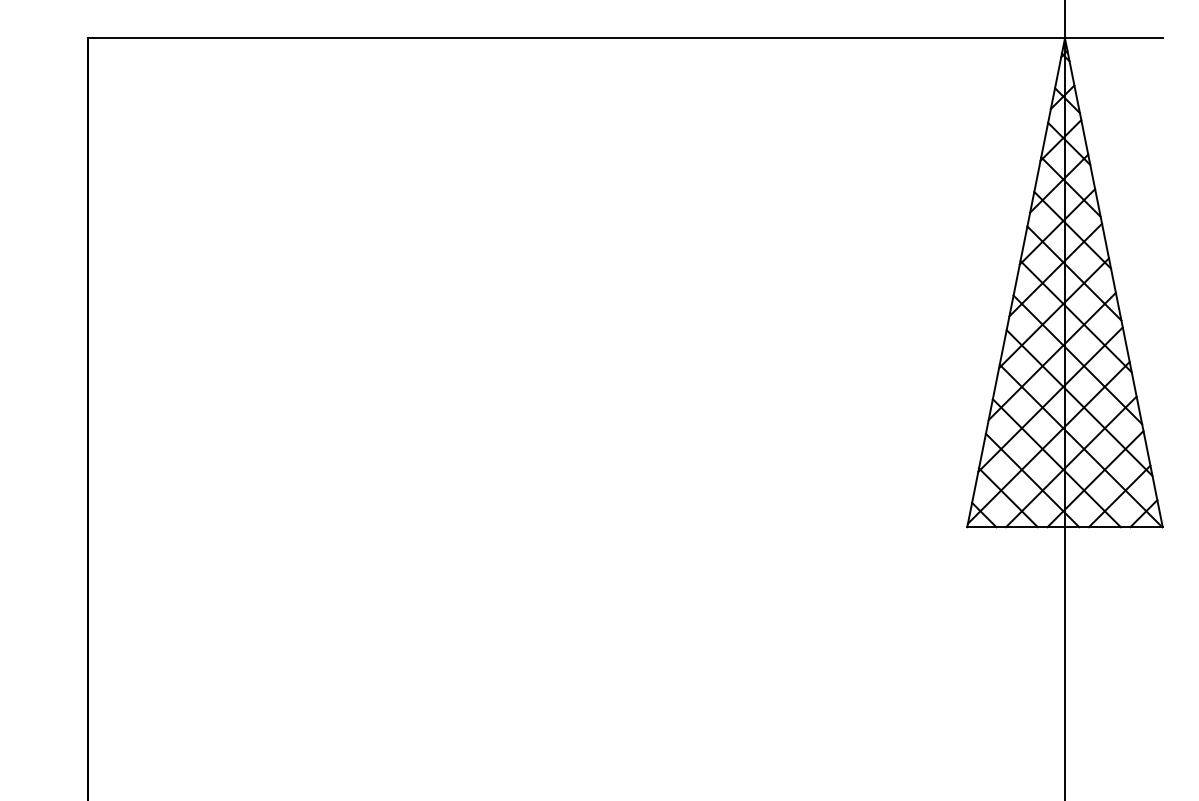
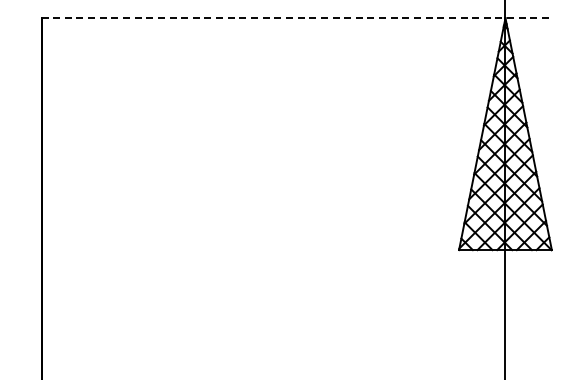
line: (626, 39) -> (297, 18), solid -> dashed

